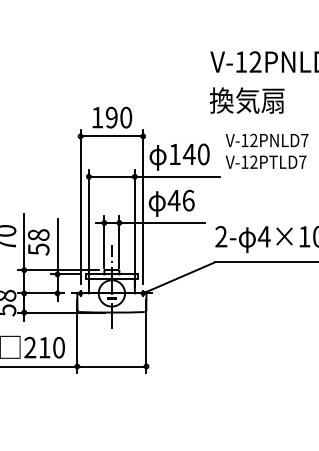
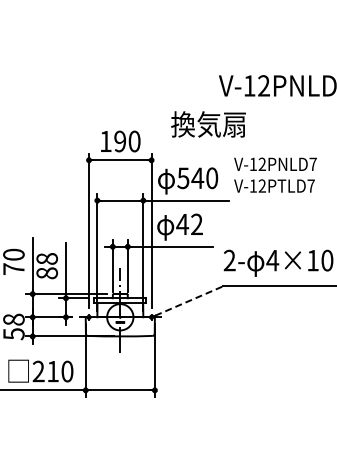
text: (247, 100) -> (208, 124), moved
text: (175, 154) -> (183, 178), 140 -> 540
text: (189, 200) -> (197, 224), 46 -> 42
text: (38, 249) -> (46, 273), 58 -> 88
line: (181, 276) -> (189, 300), solid -> dashed

